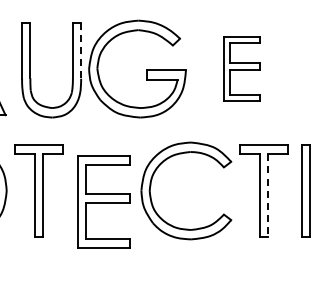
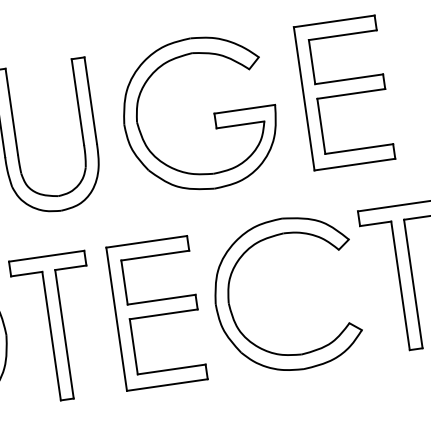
line: (81, 50) -> (91, 100), dashed -> solid
part: (241, 68) -> (343, 92), size x1.43
part: (146, 69) -> (213, 112), moved
line: (267, 196) -> (413, 285), dashed -> solid
part: (103, 201) -> (156, 312), moved

